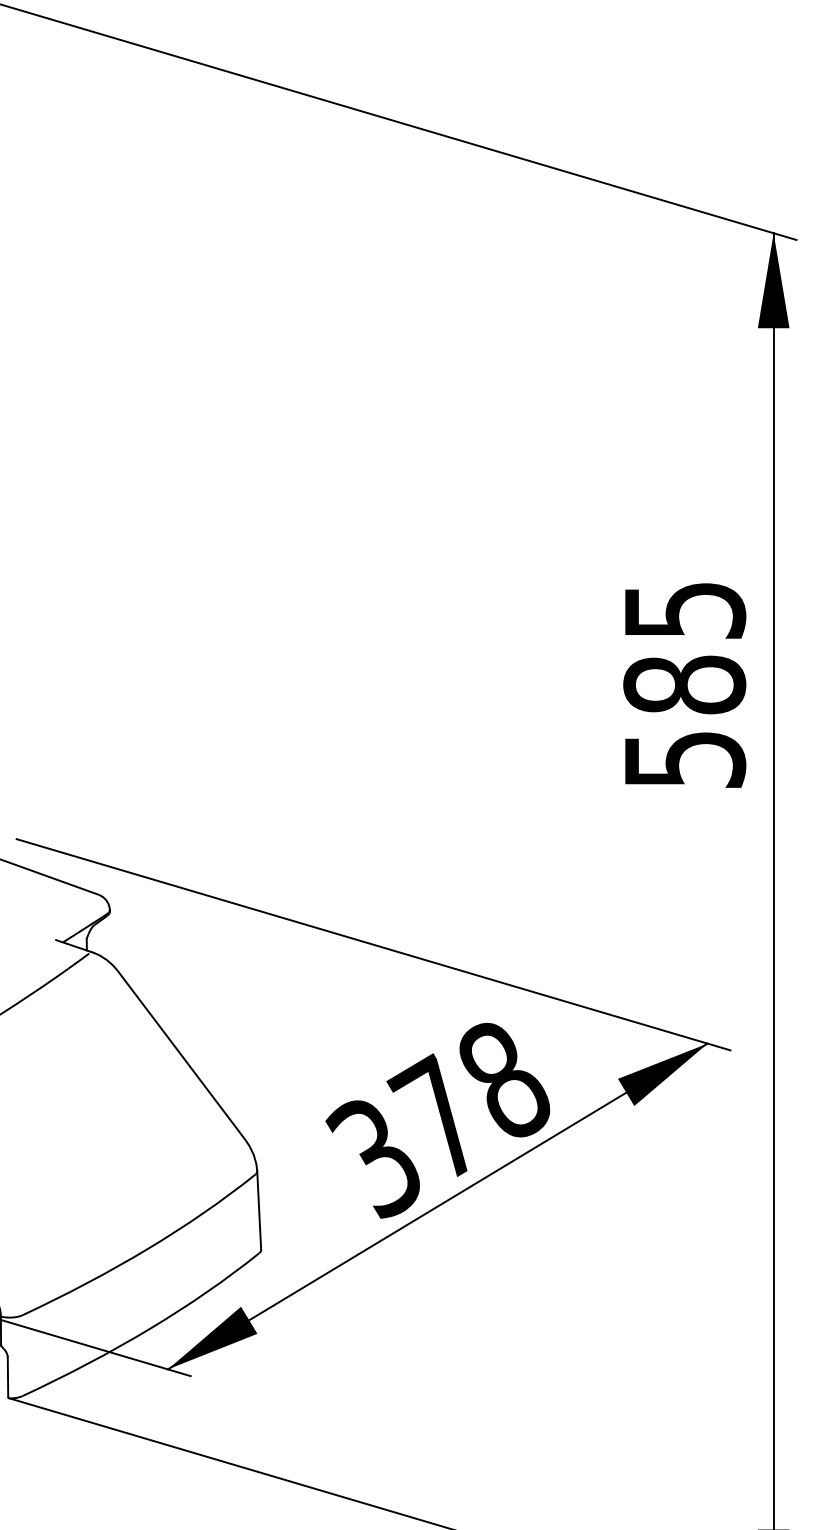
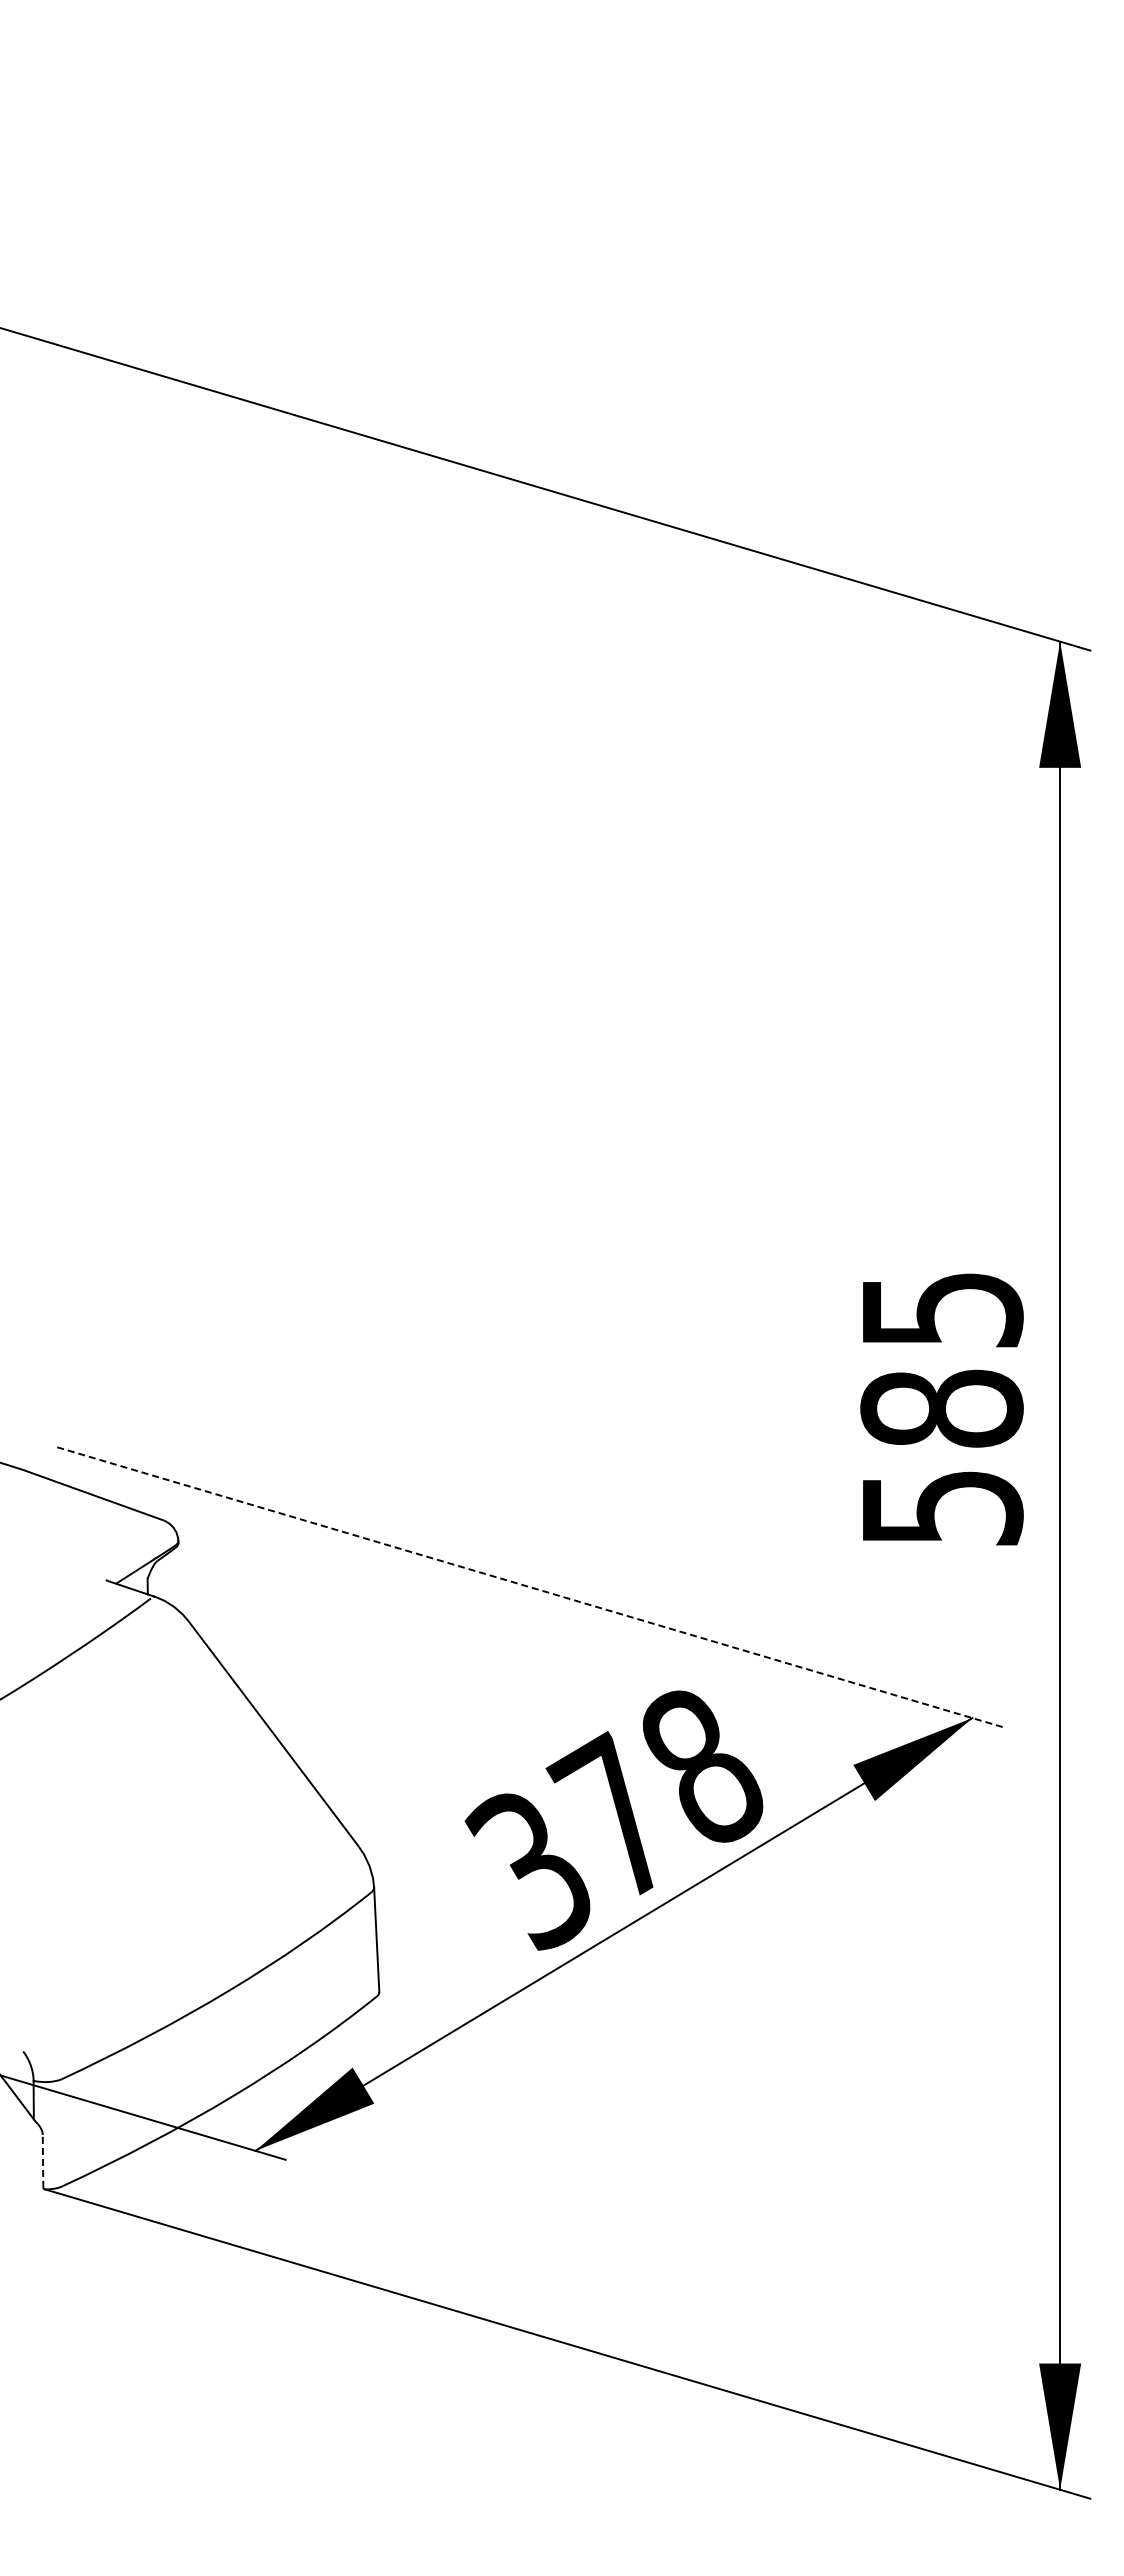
text: (684, 685) -> (941, 1409), moved
line: (373, 944) -> (528, 1586), solid -> dashed
line: (8, 1377) -> (43, 2161), solid -> dashed

